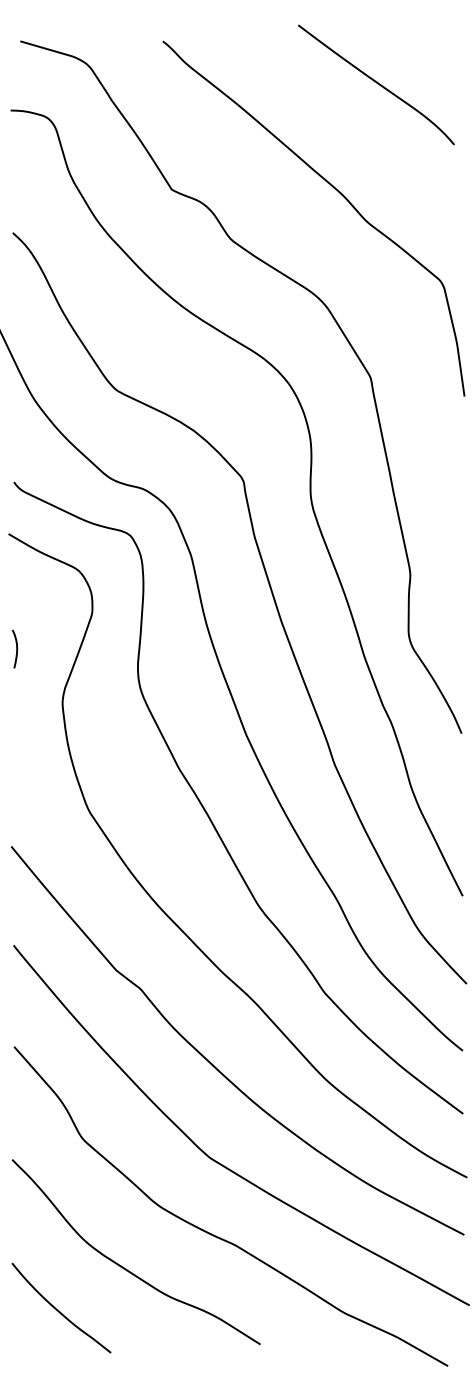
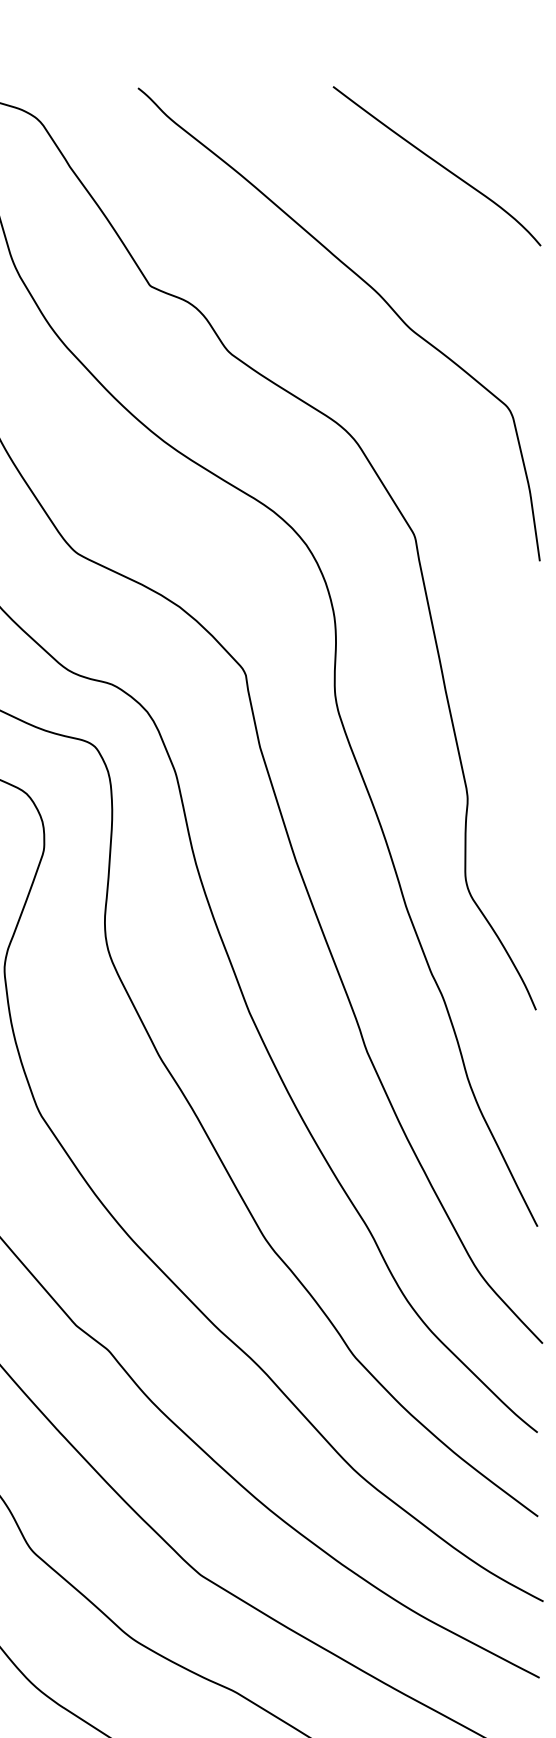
curve: (376, 83) -> (437, 164), moved

